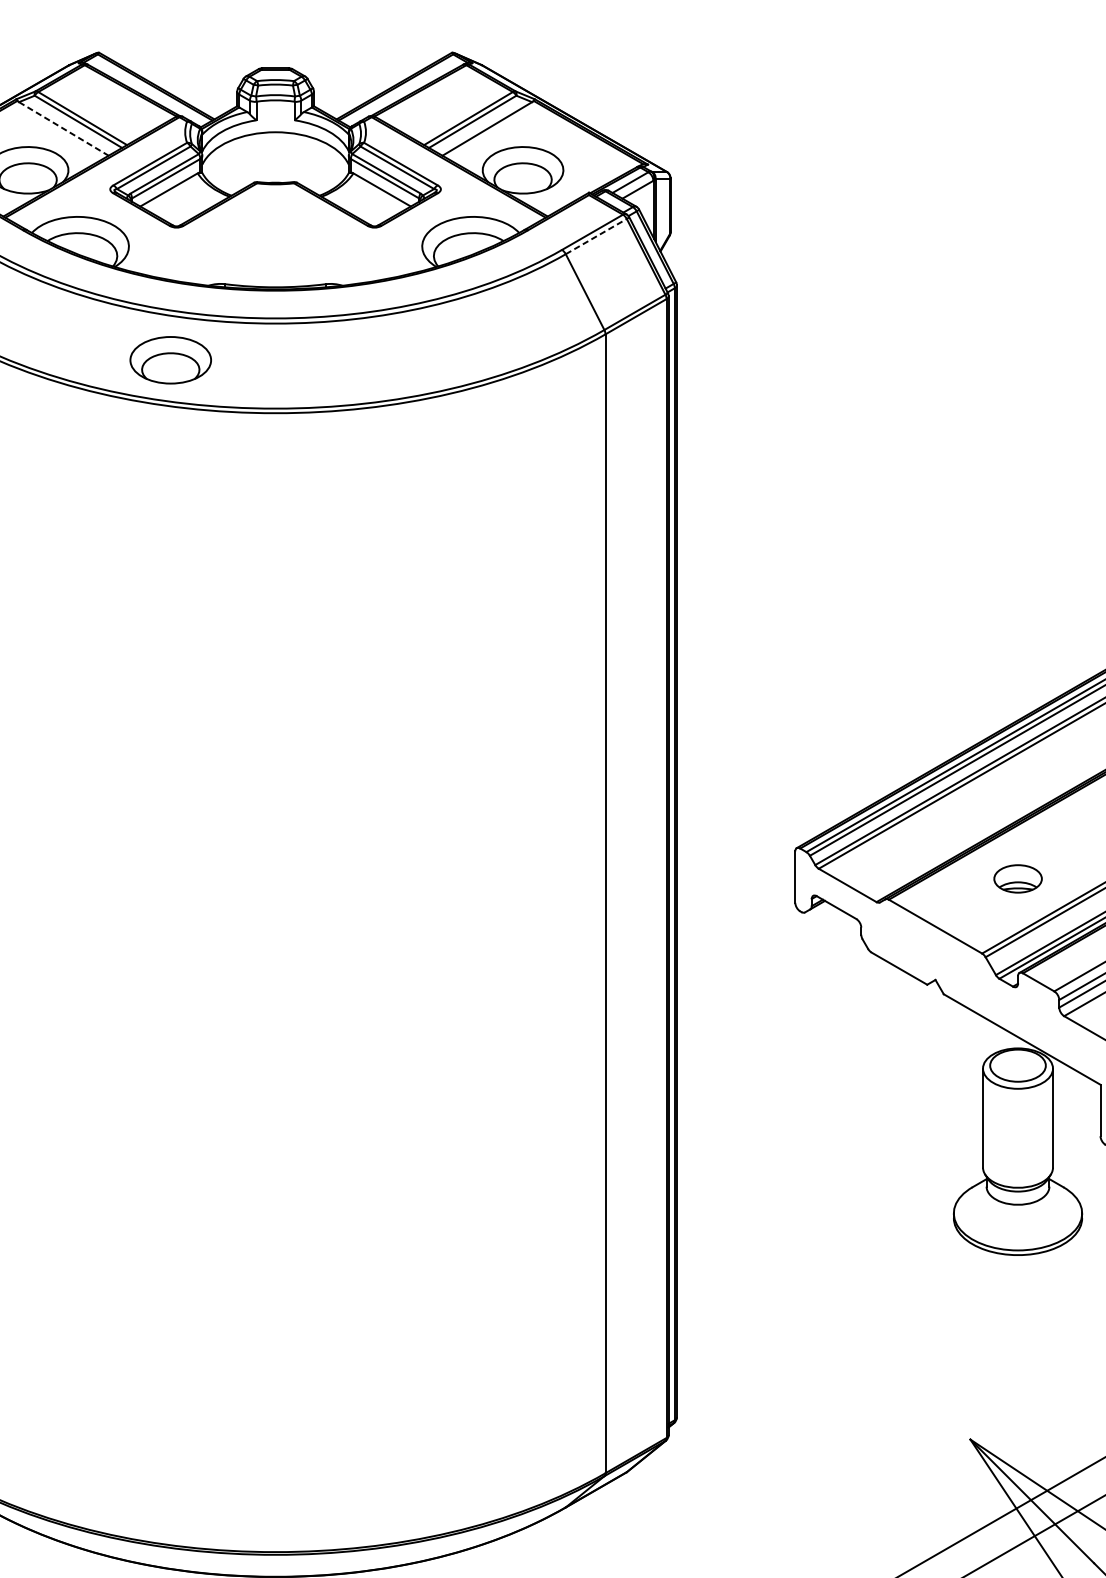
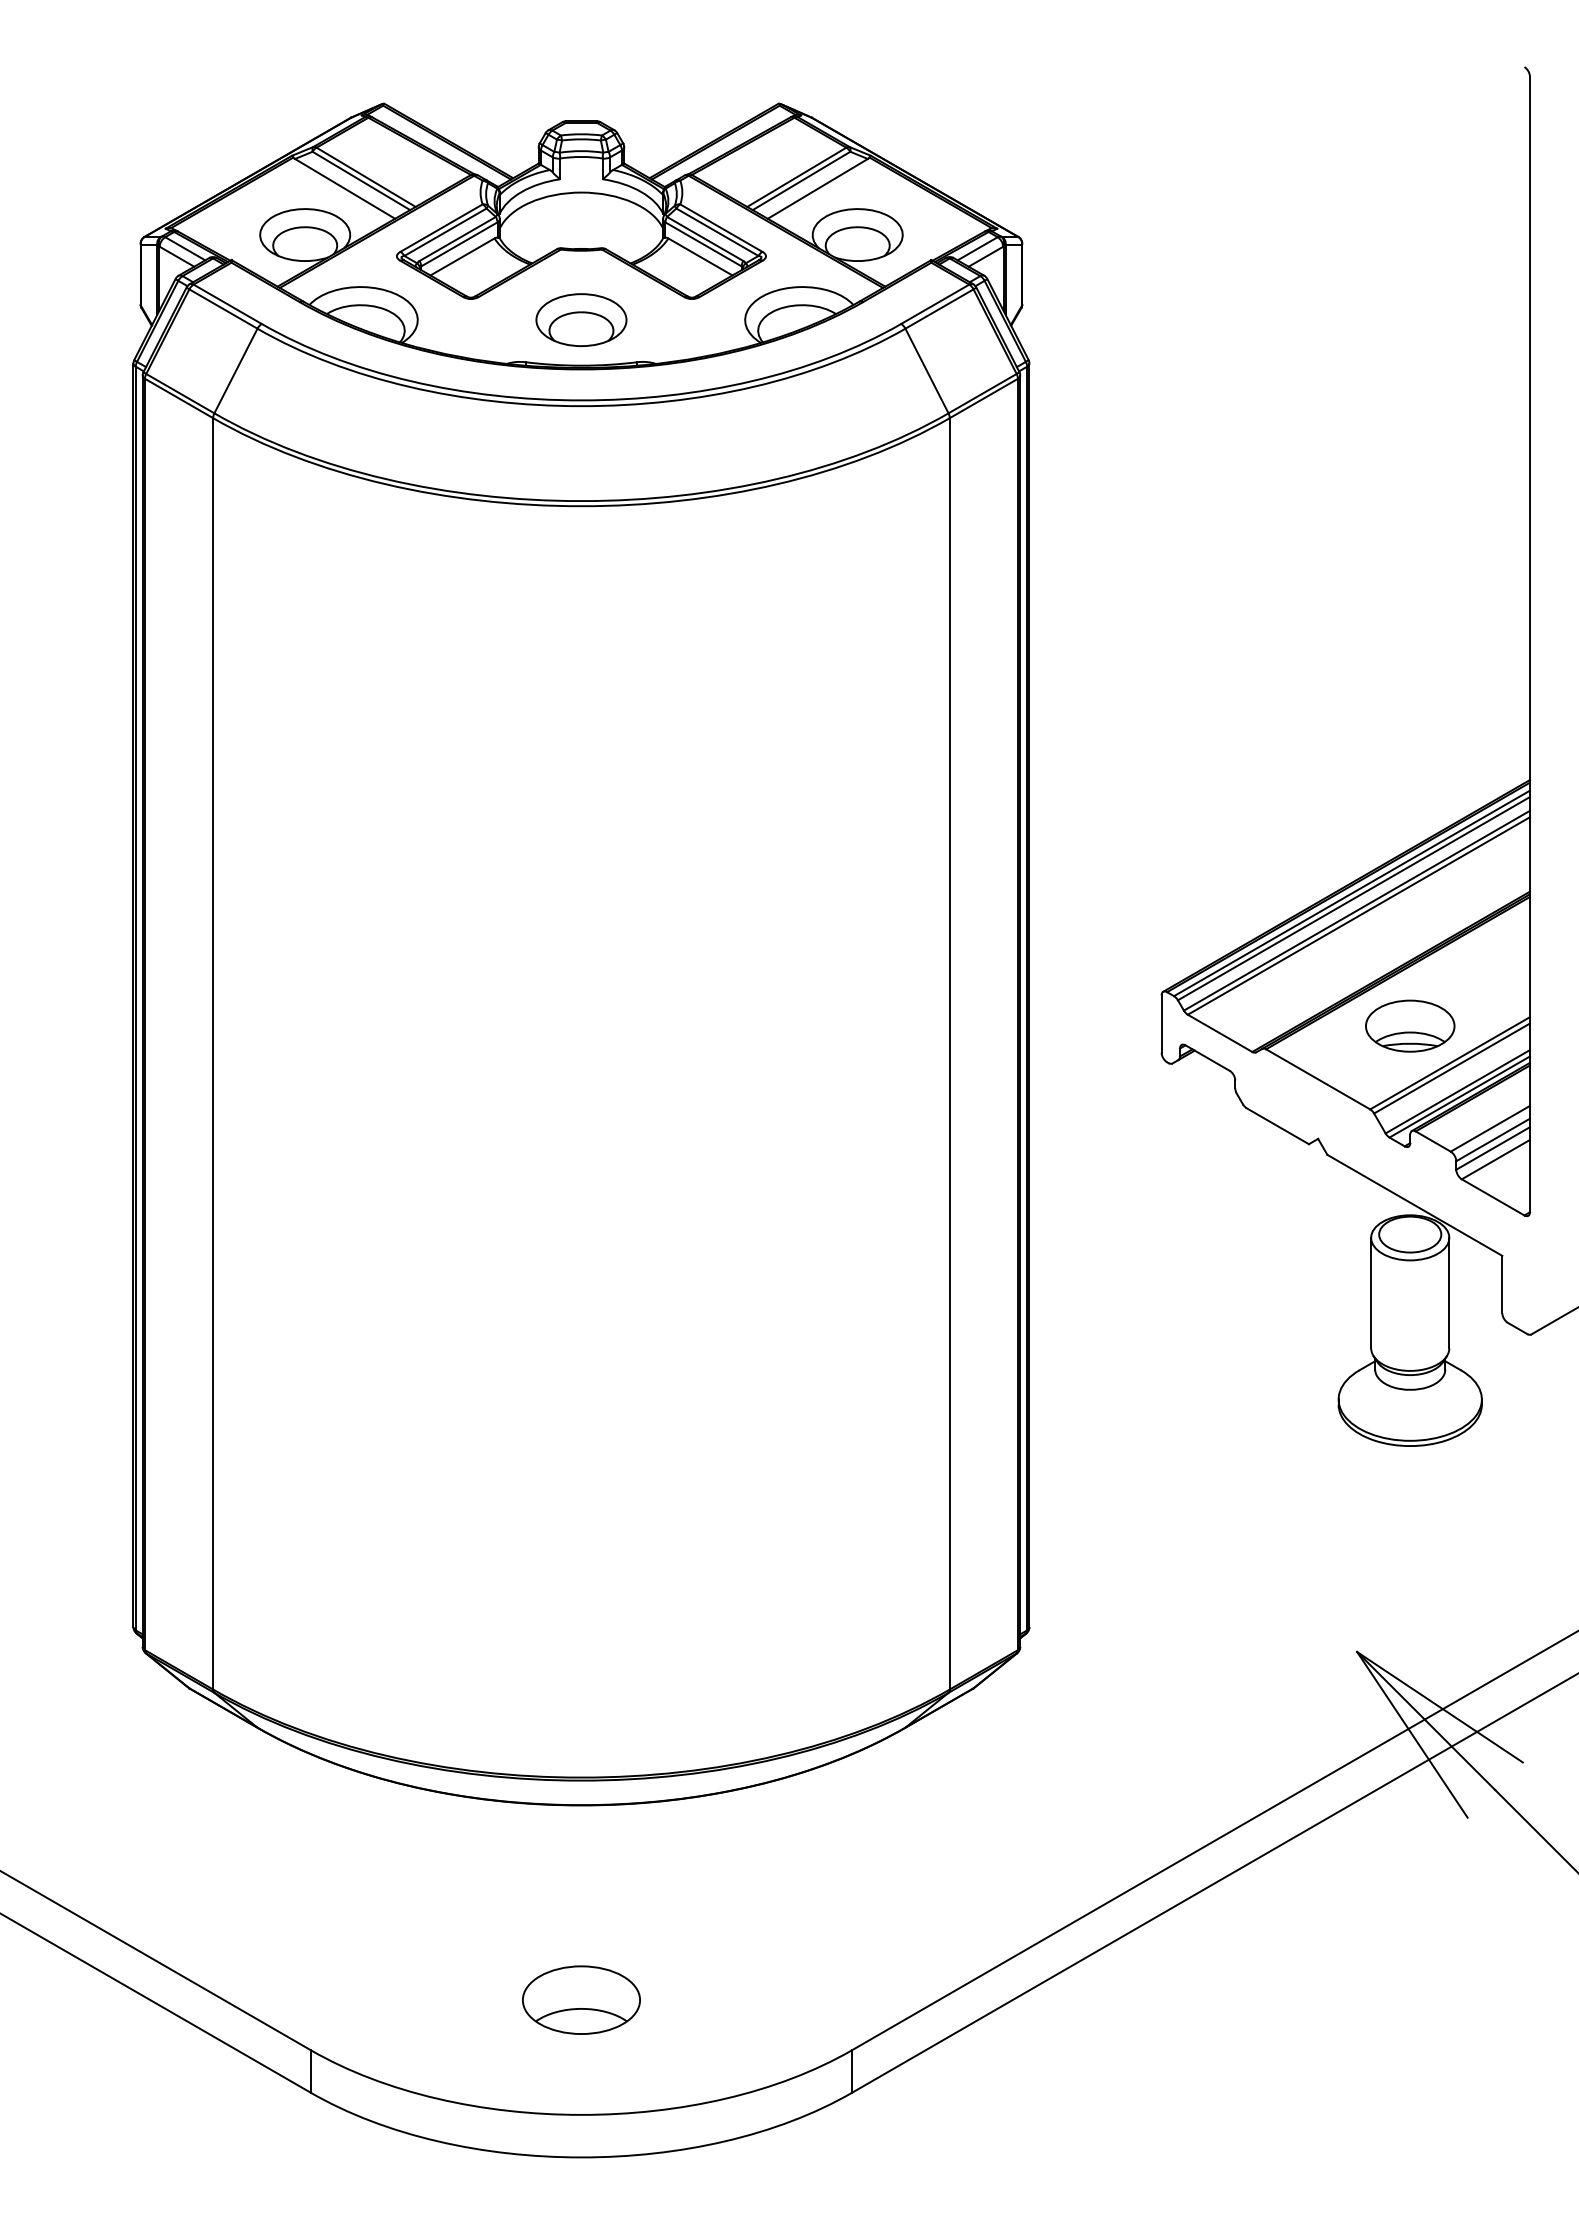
line: (64, 129) -> (345, 189), dashed -> solid
line: (596, 236) -> (939, 308), dashed -> solid
part: (170, 359) -> (581, 319), moved
part: (1018, 878) -> (1410, 1025), size x1.67

